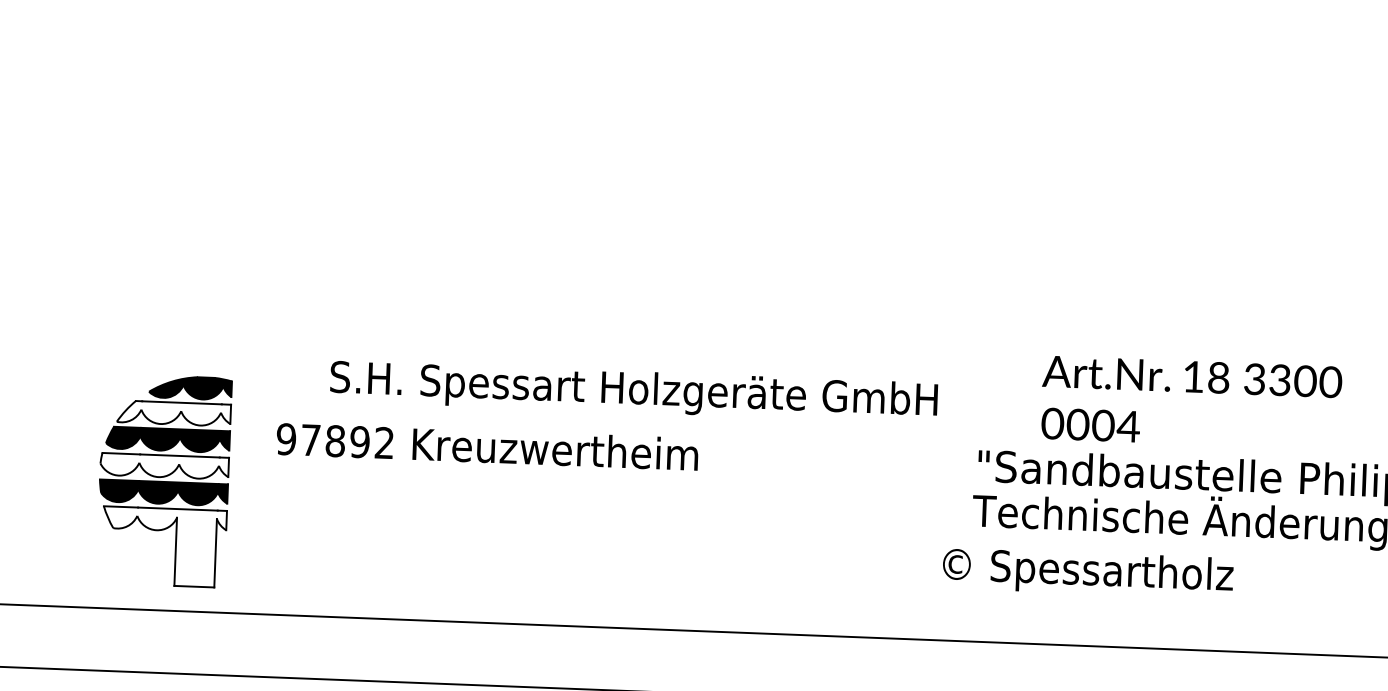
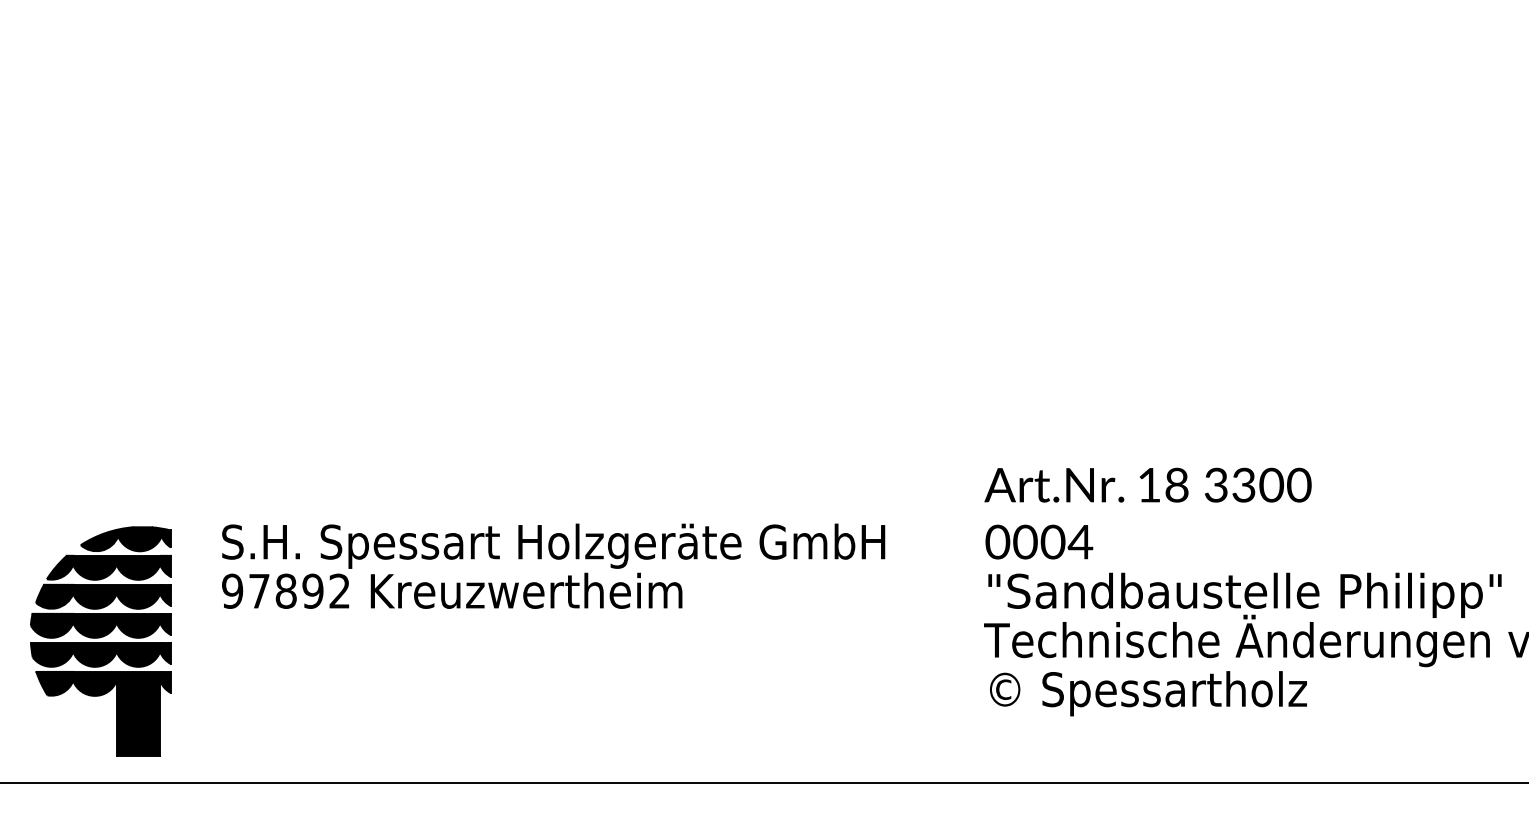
text: (633, 391) -> (553, 545), moved
text: (1190, 402) -> (1147, 513), moved
fill: (173, 413) -> (108, 567), added
fill: (164, 466) -> (100, 625), added
fill: (163, 546) -> (103, 713), added
text: (1088, 573) -> (1148, 693), moved

